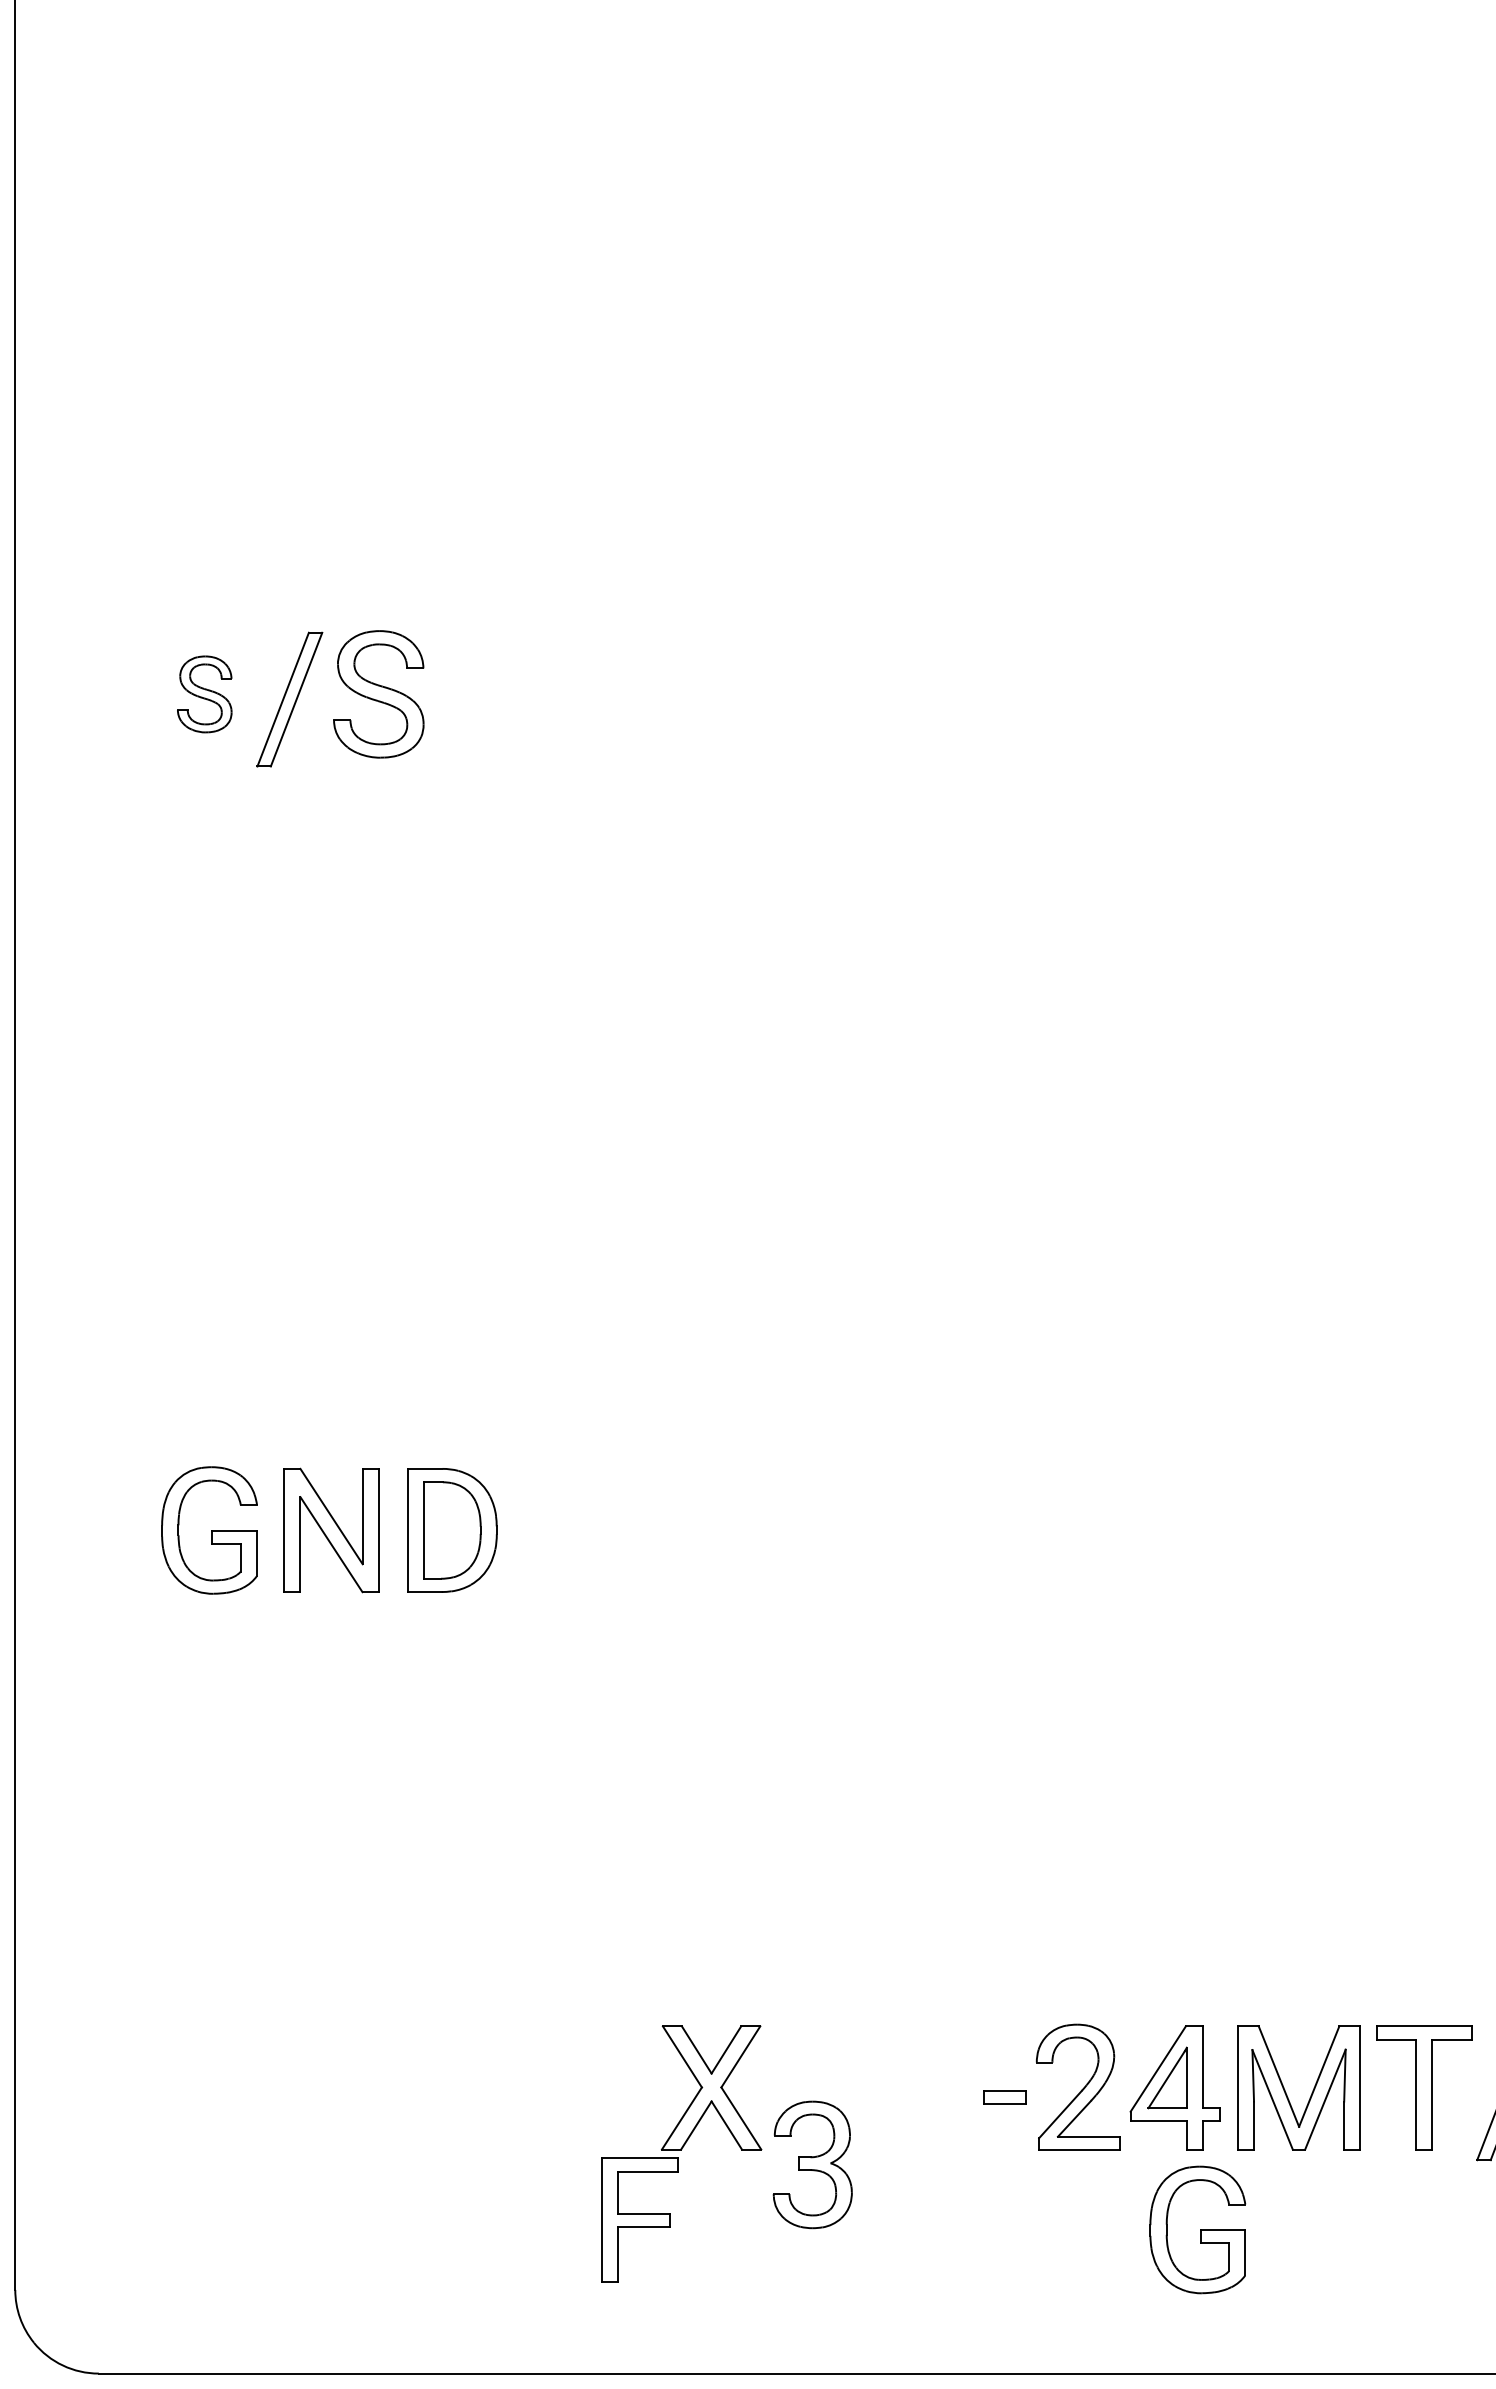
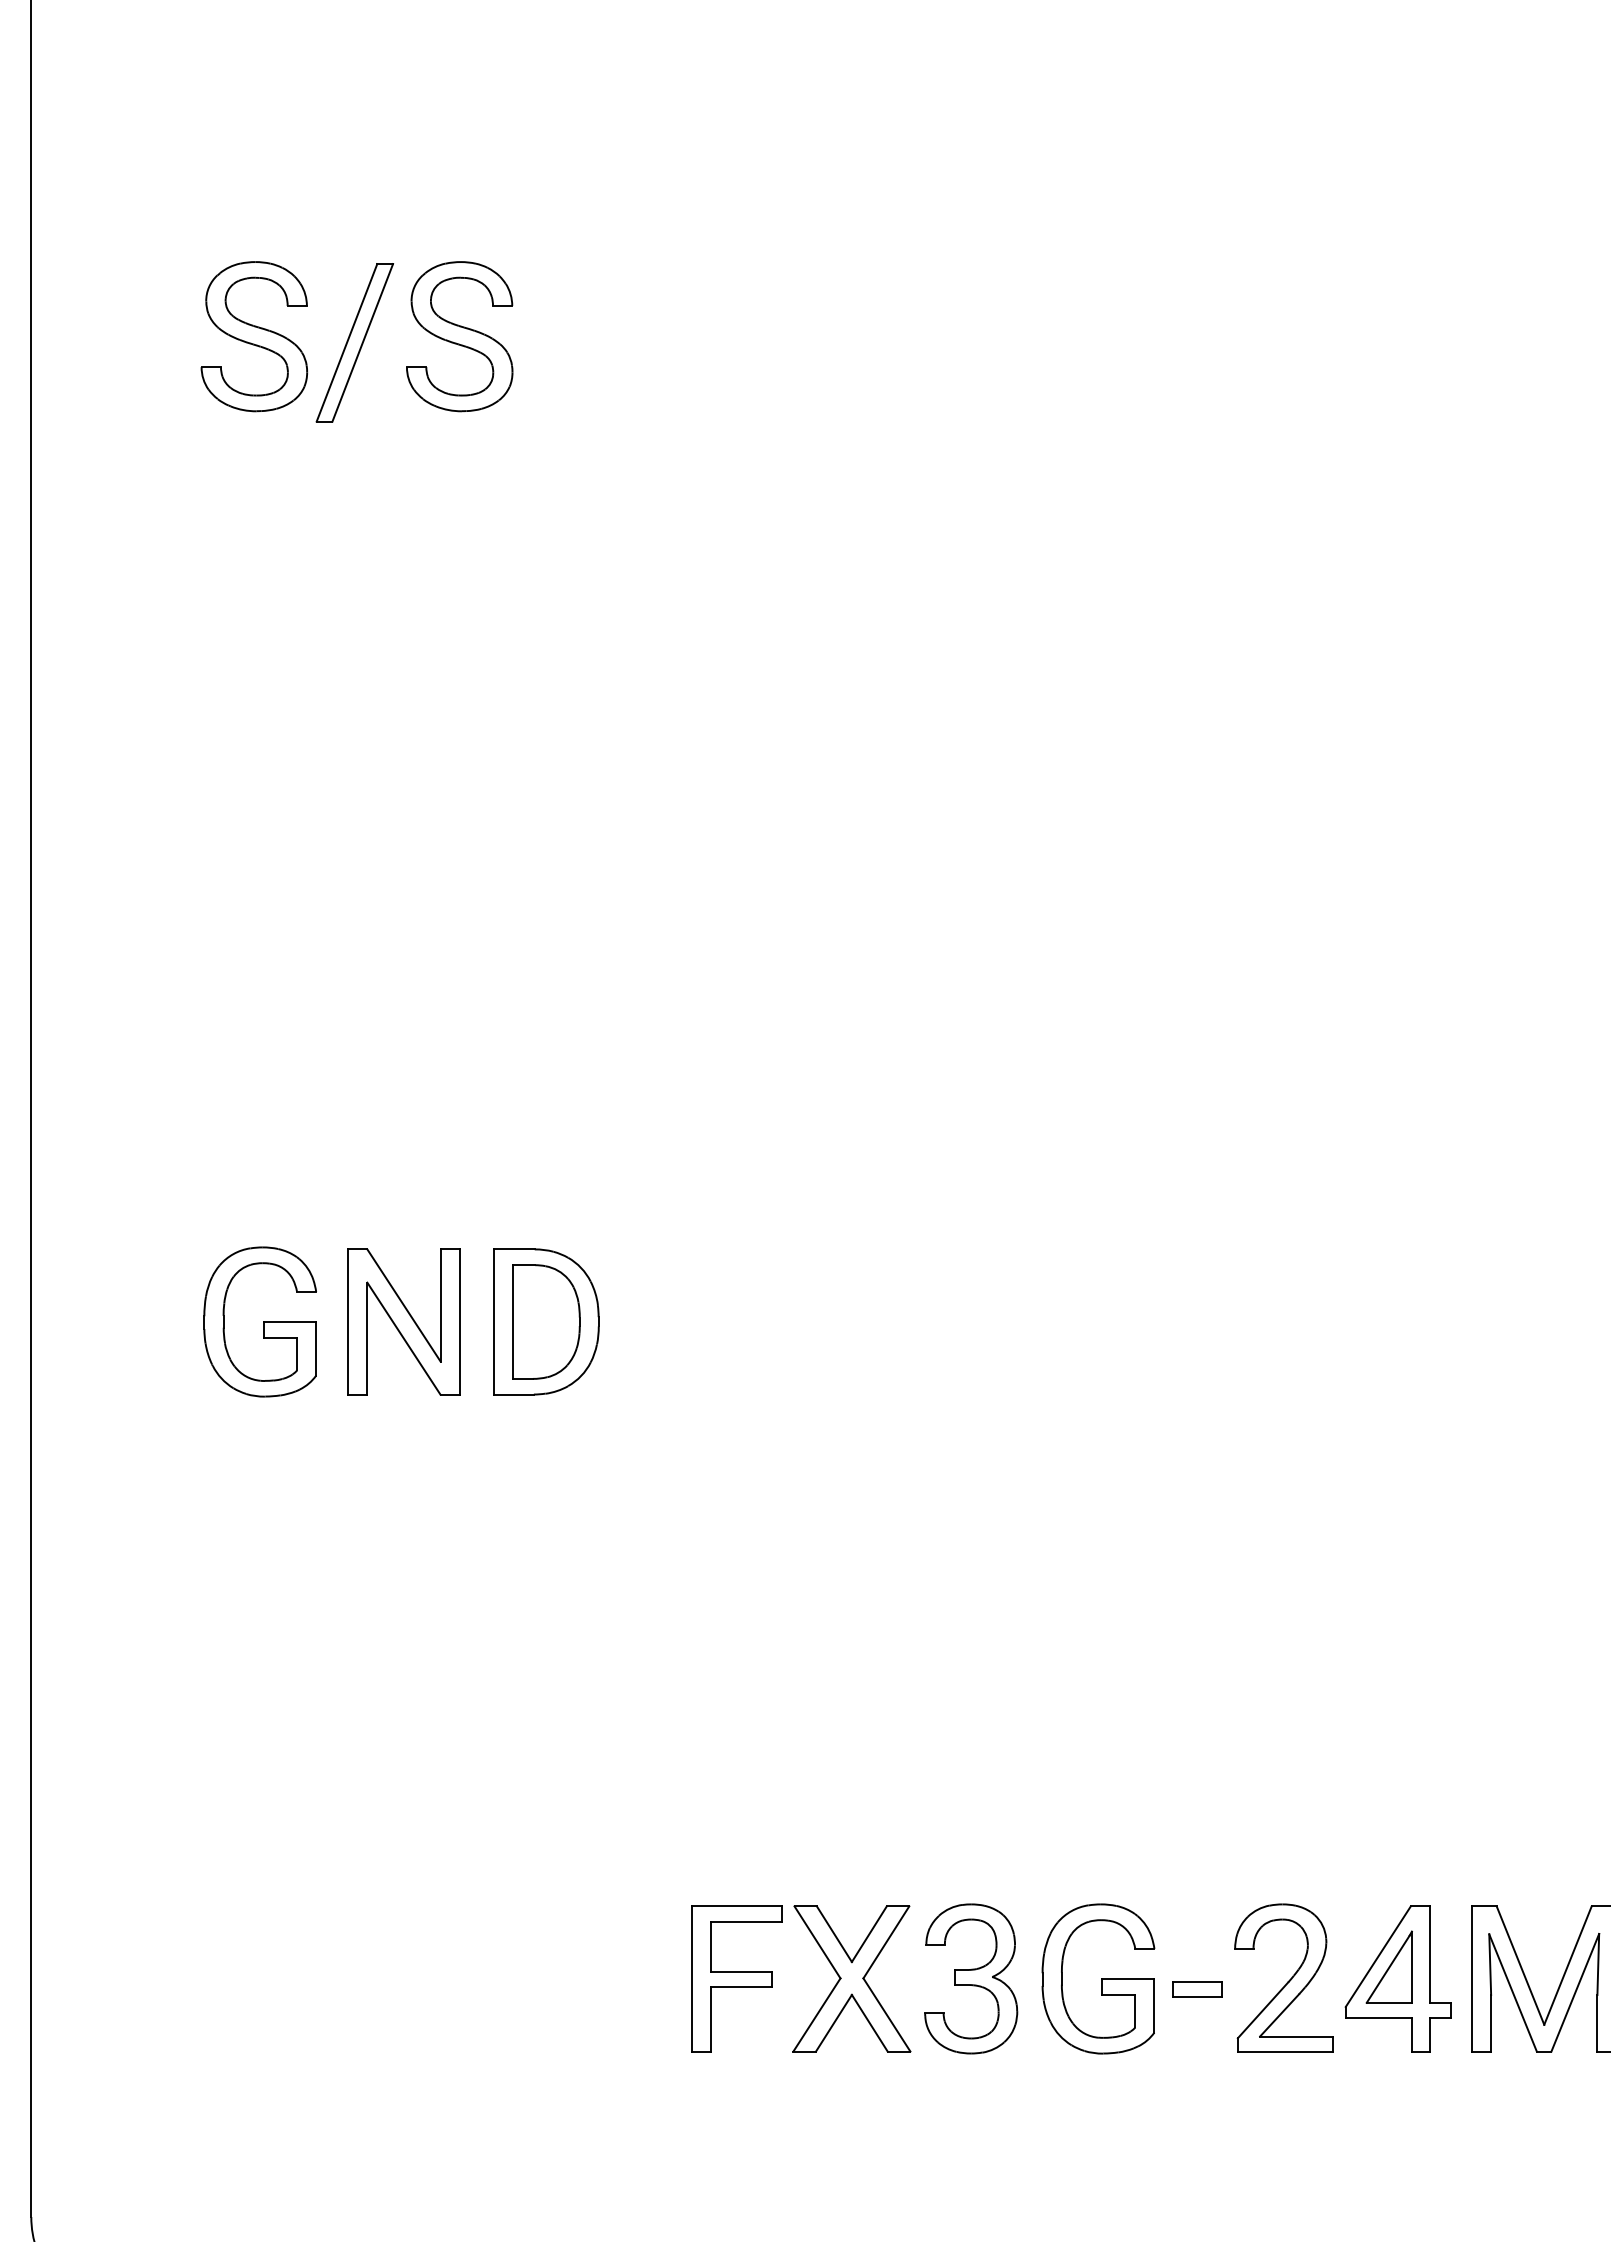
part: (204, 694) -> (254, 336), size x1.67
part: (812, 2164) -> (970, 1978), moved
part: (639, 2219) -> (736, 1978), moved
part: (1197, 2229) -> (1098, 1978), moved

